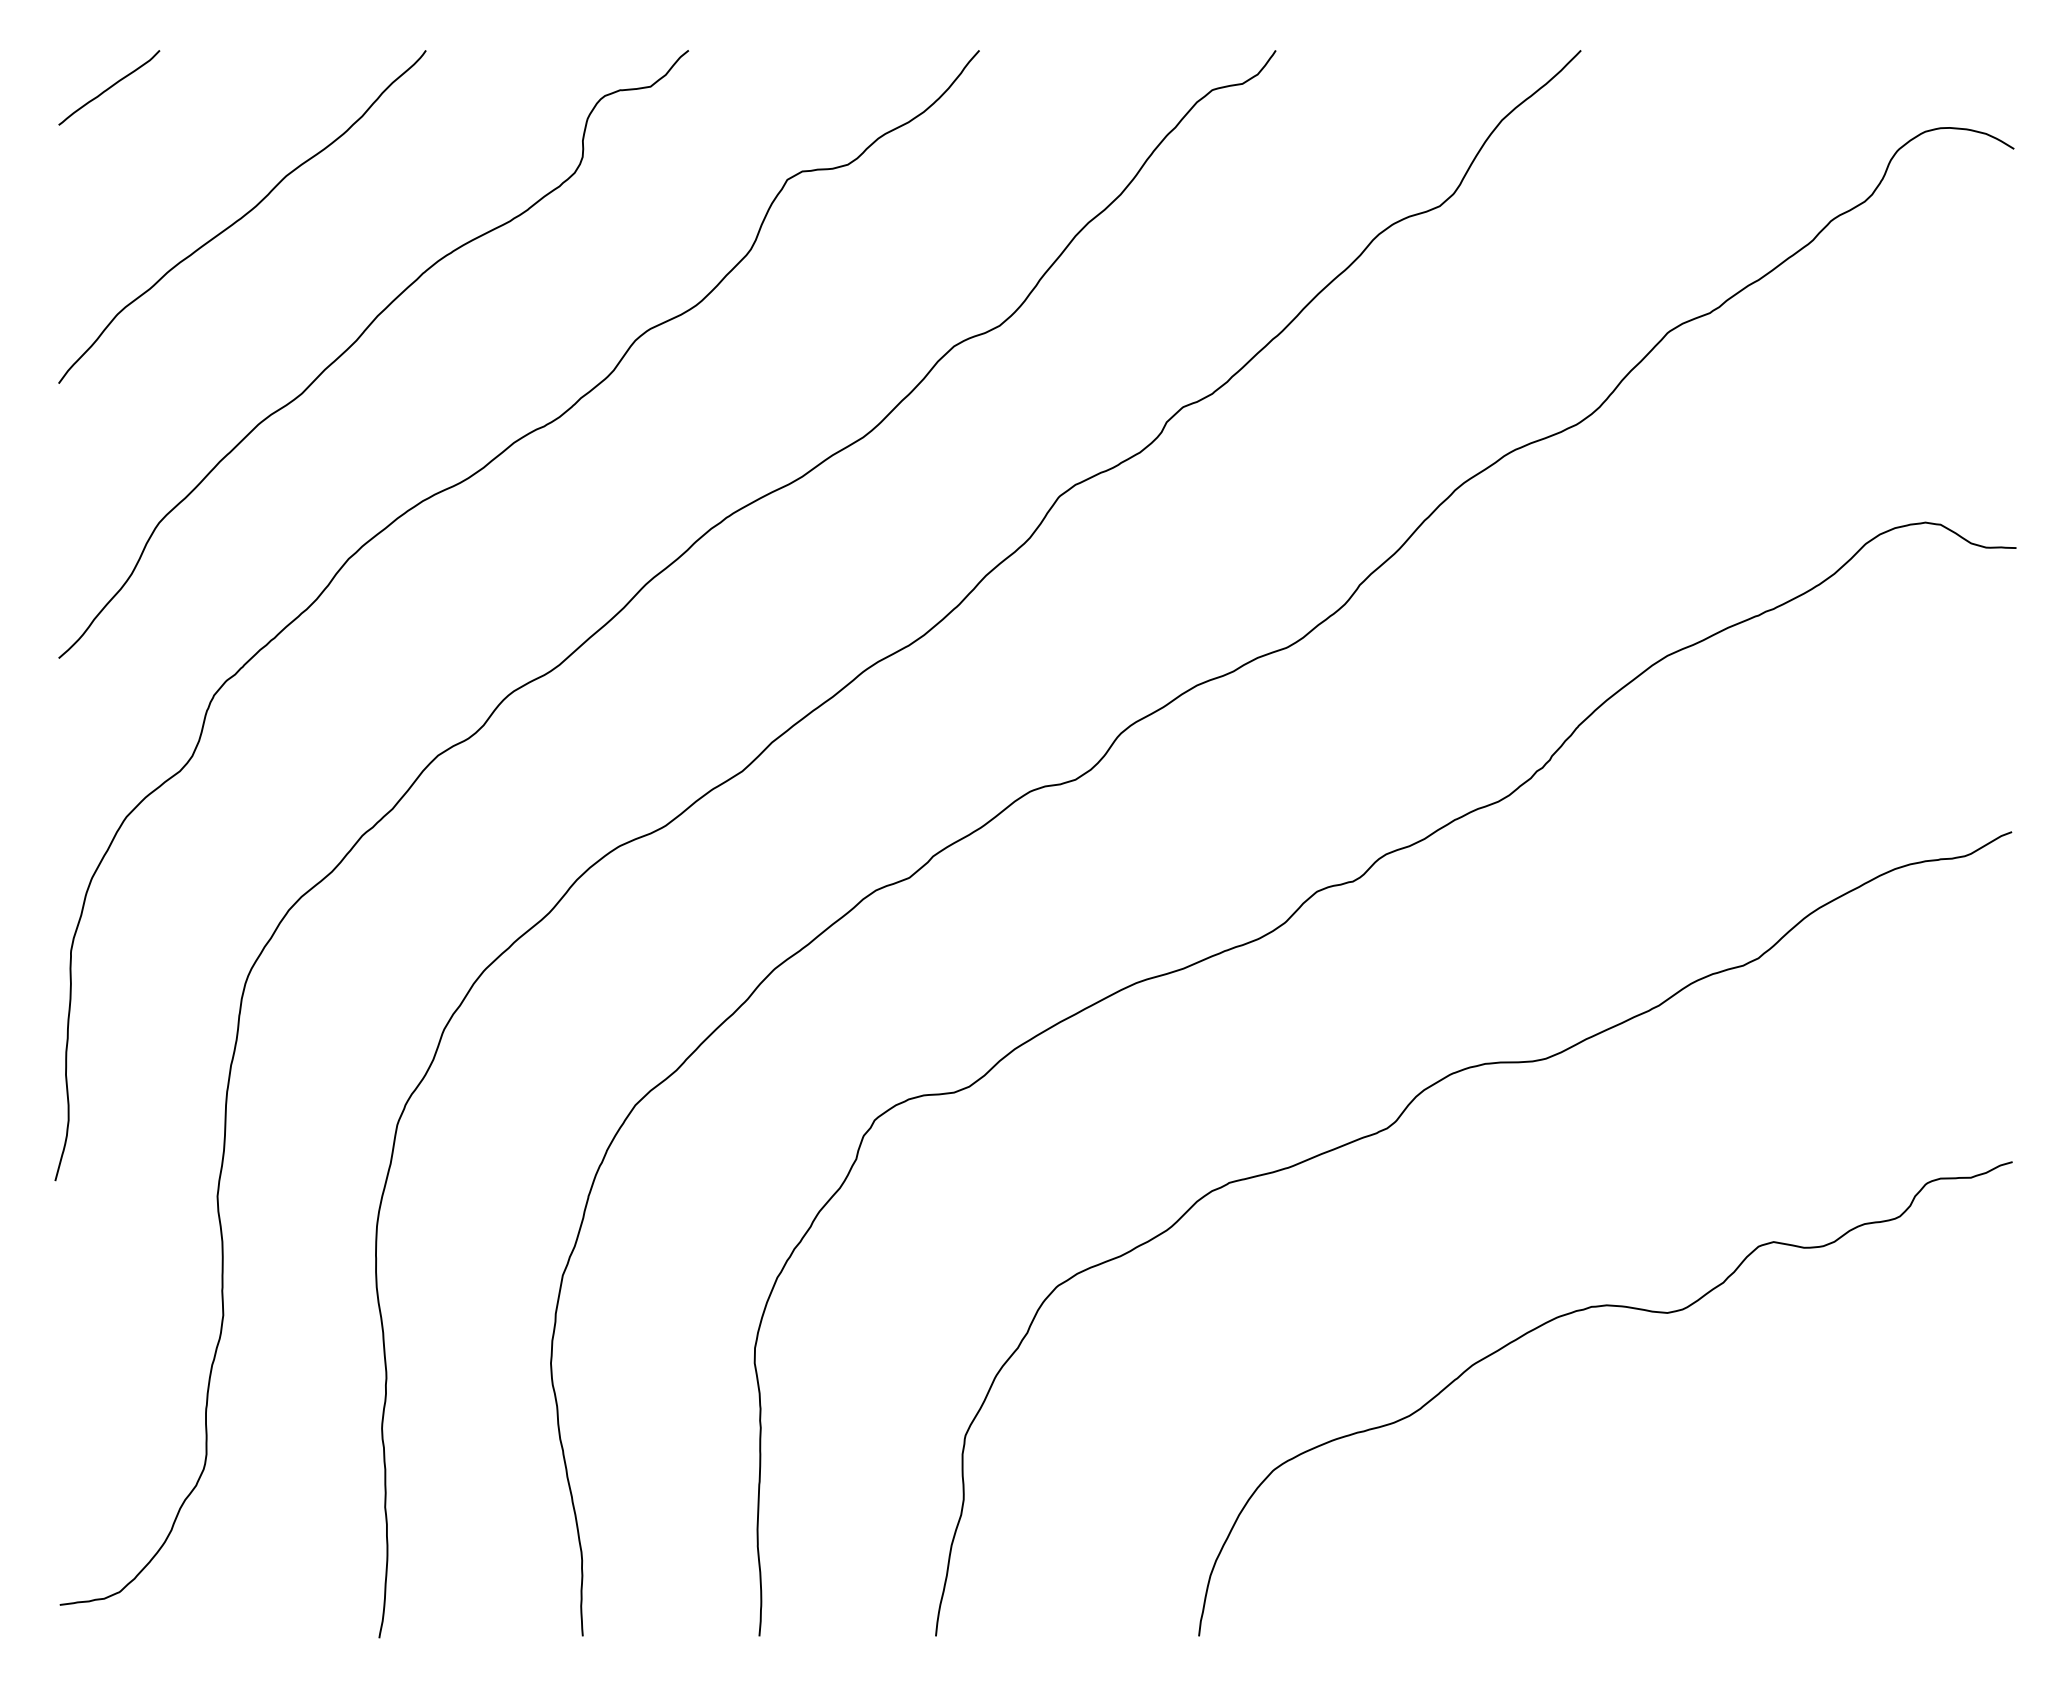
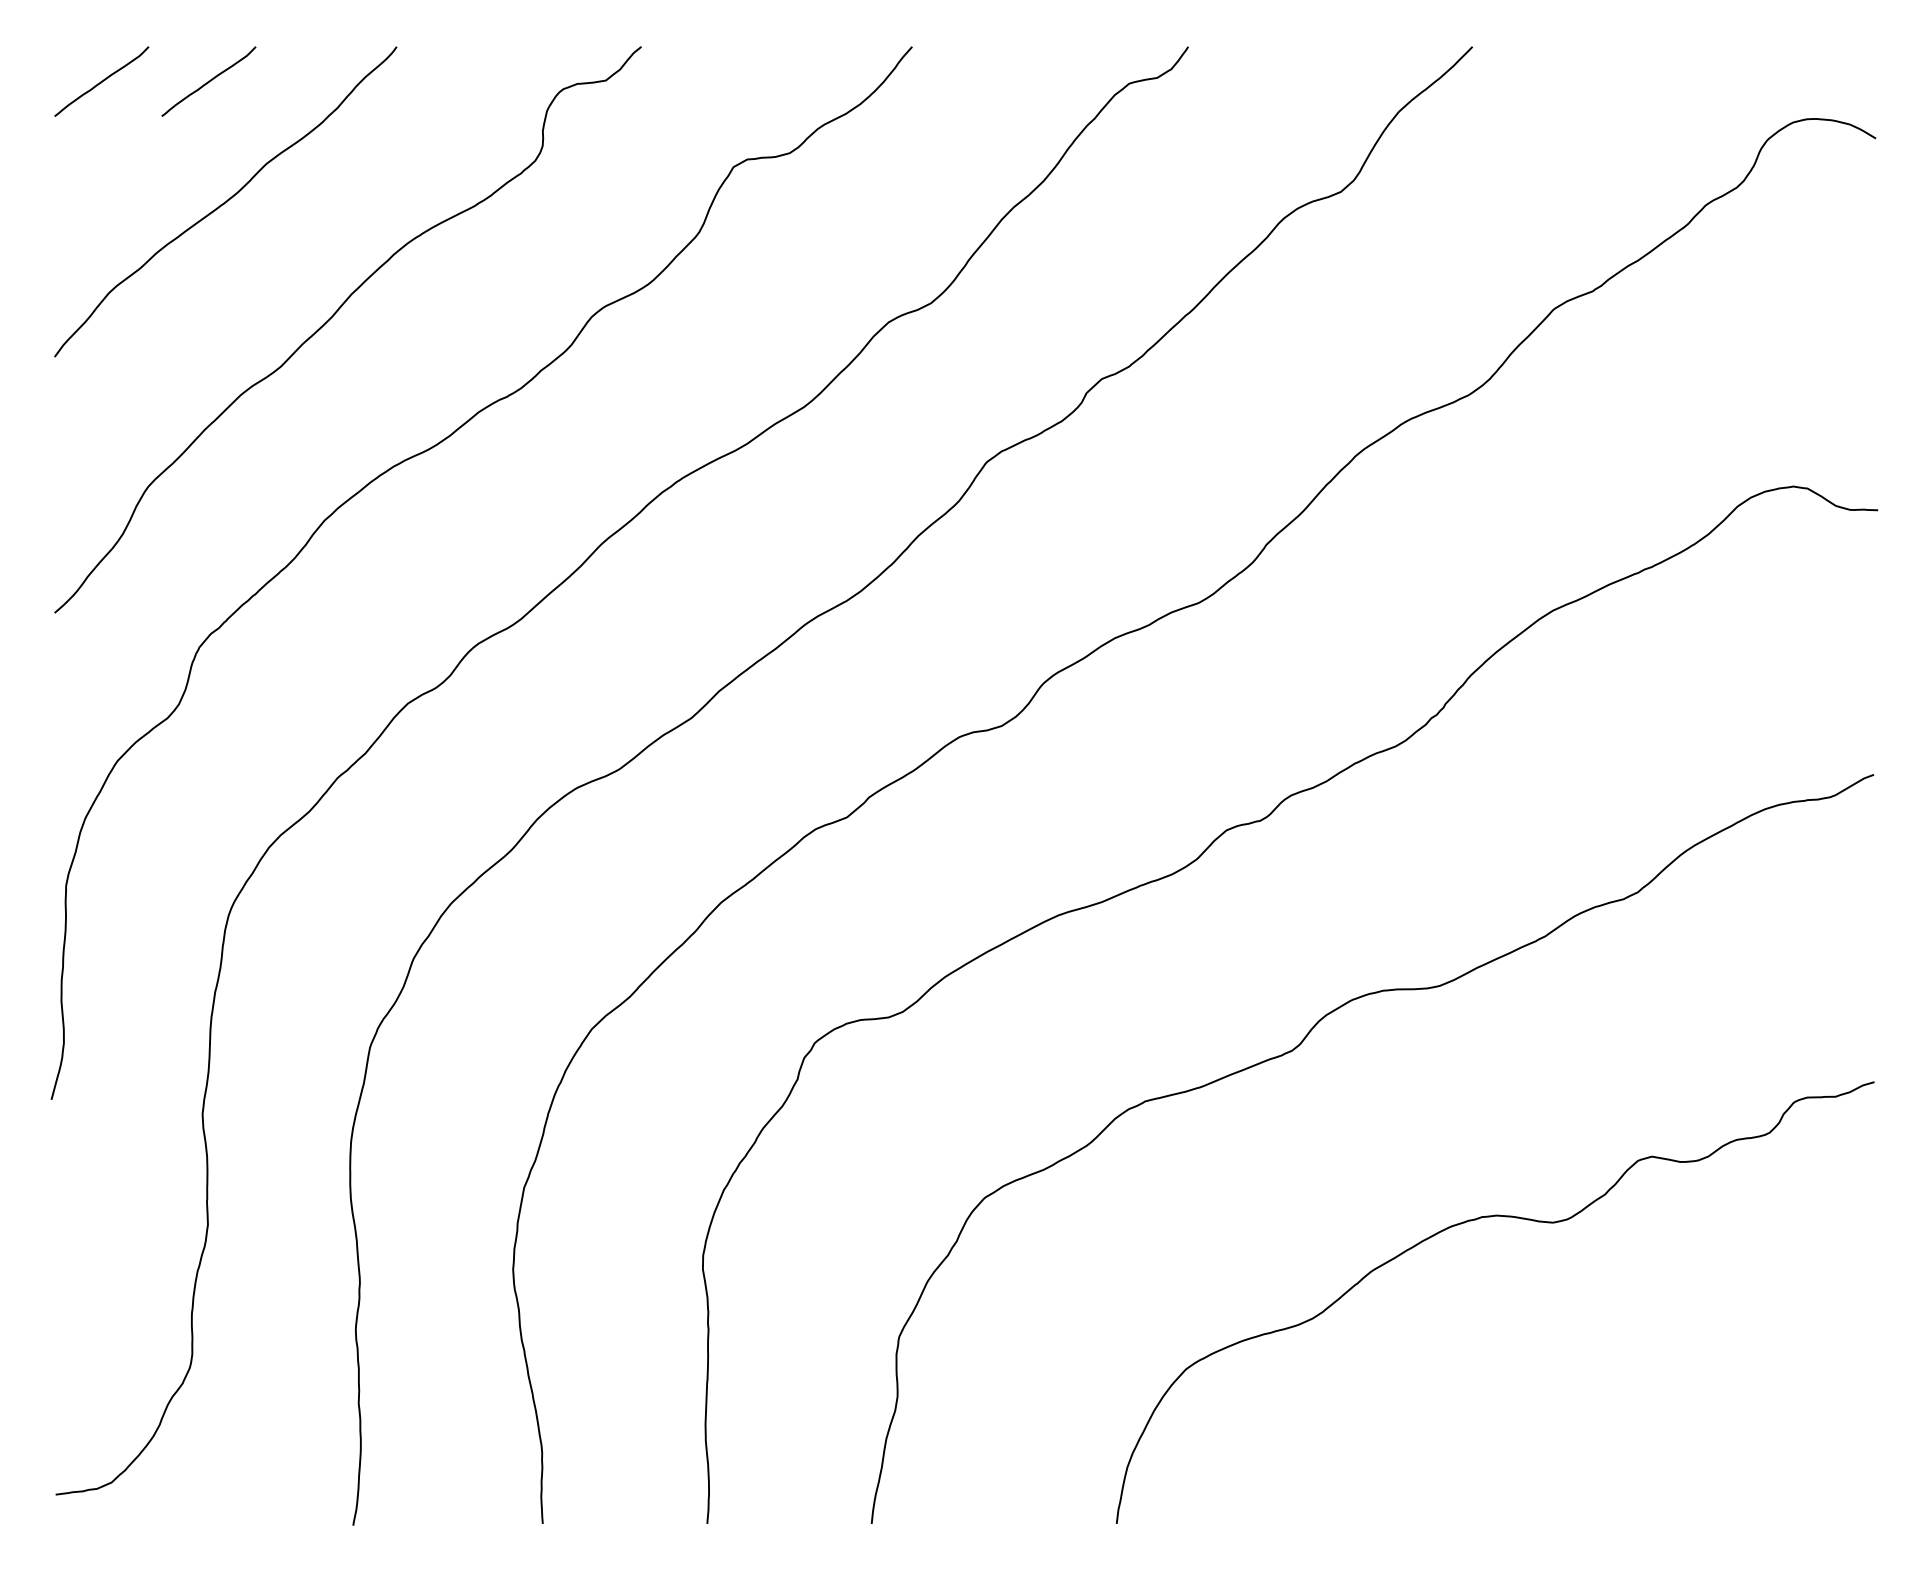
curve: (224, 87) -> (209, 81), added

